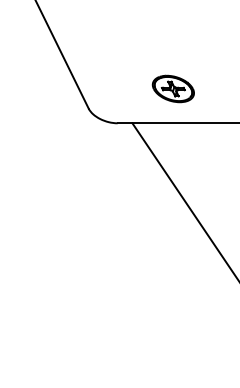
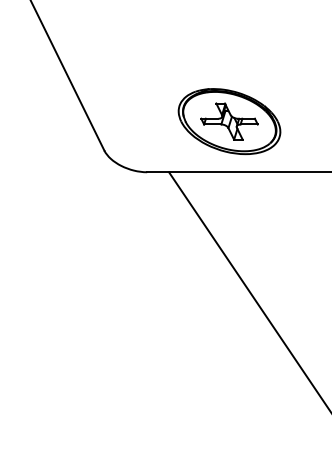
part: (173, 88) -> (229, 120), size x1.67

